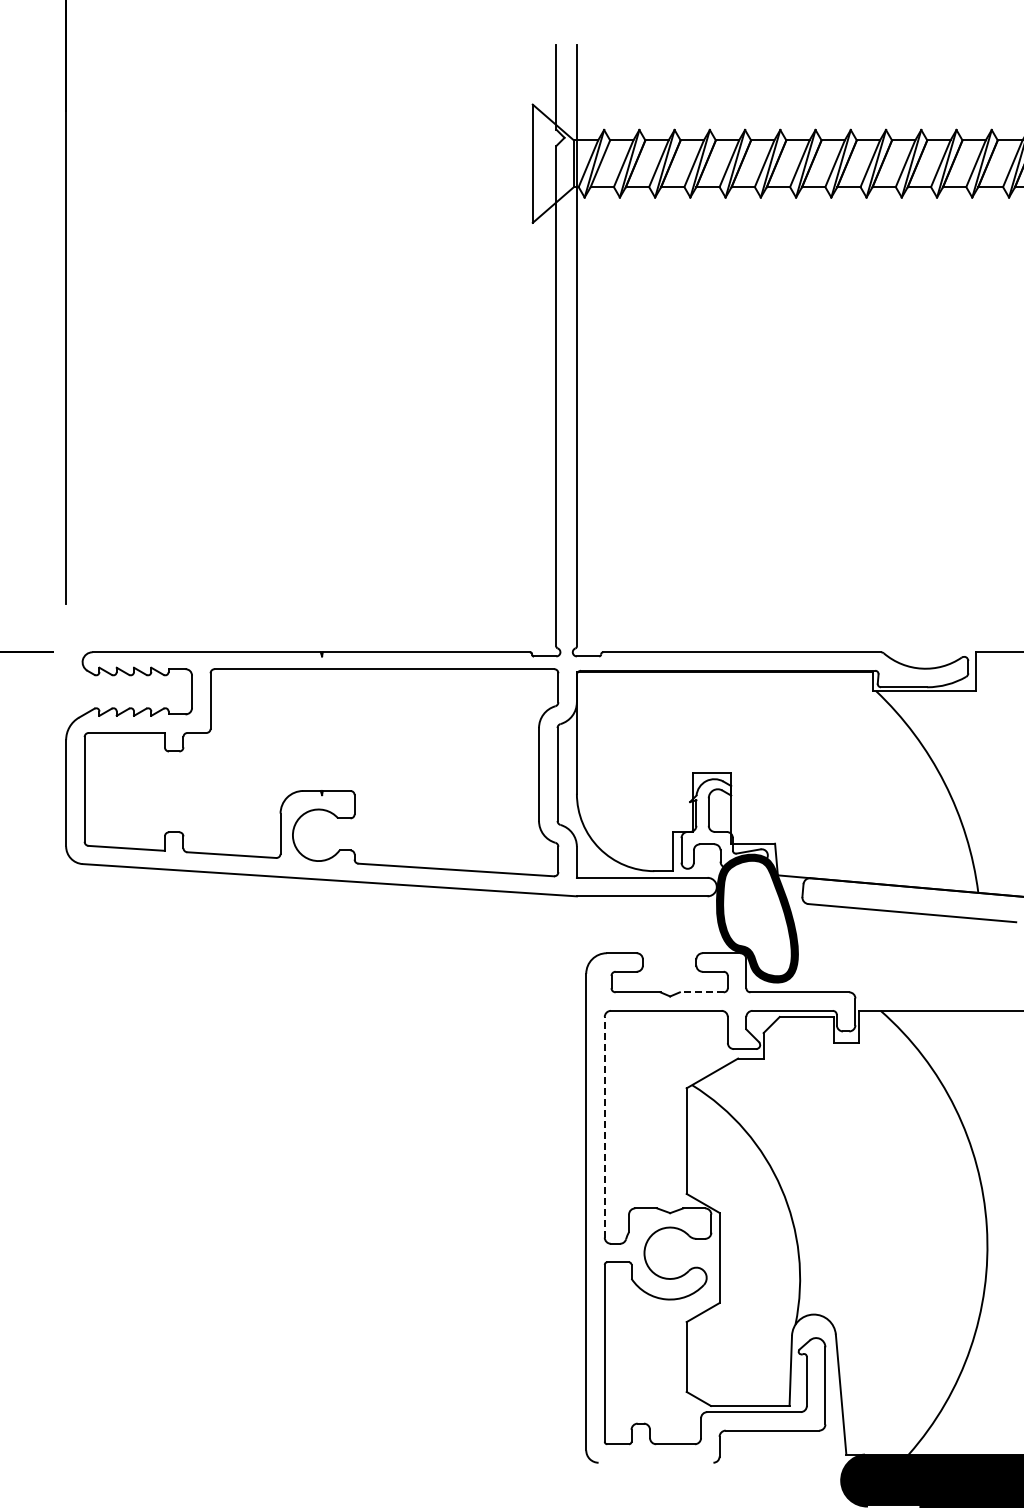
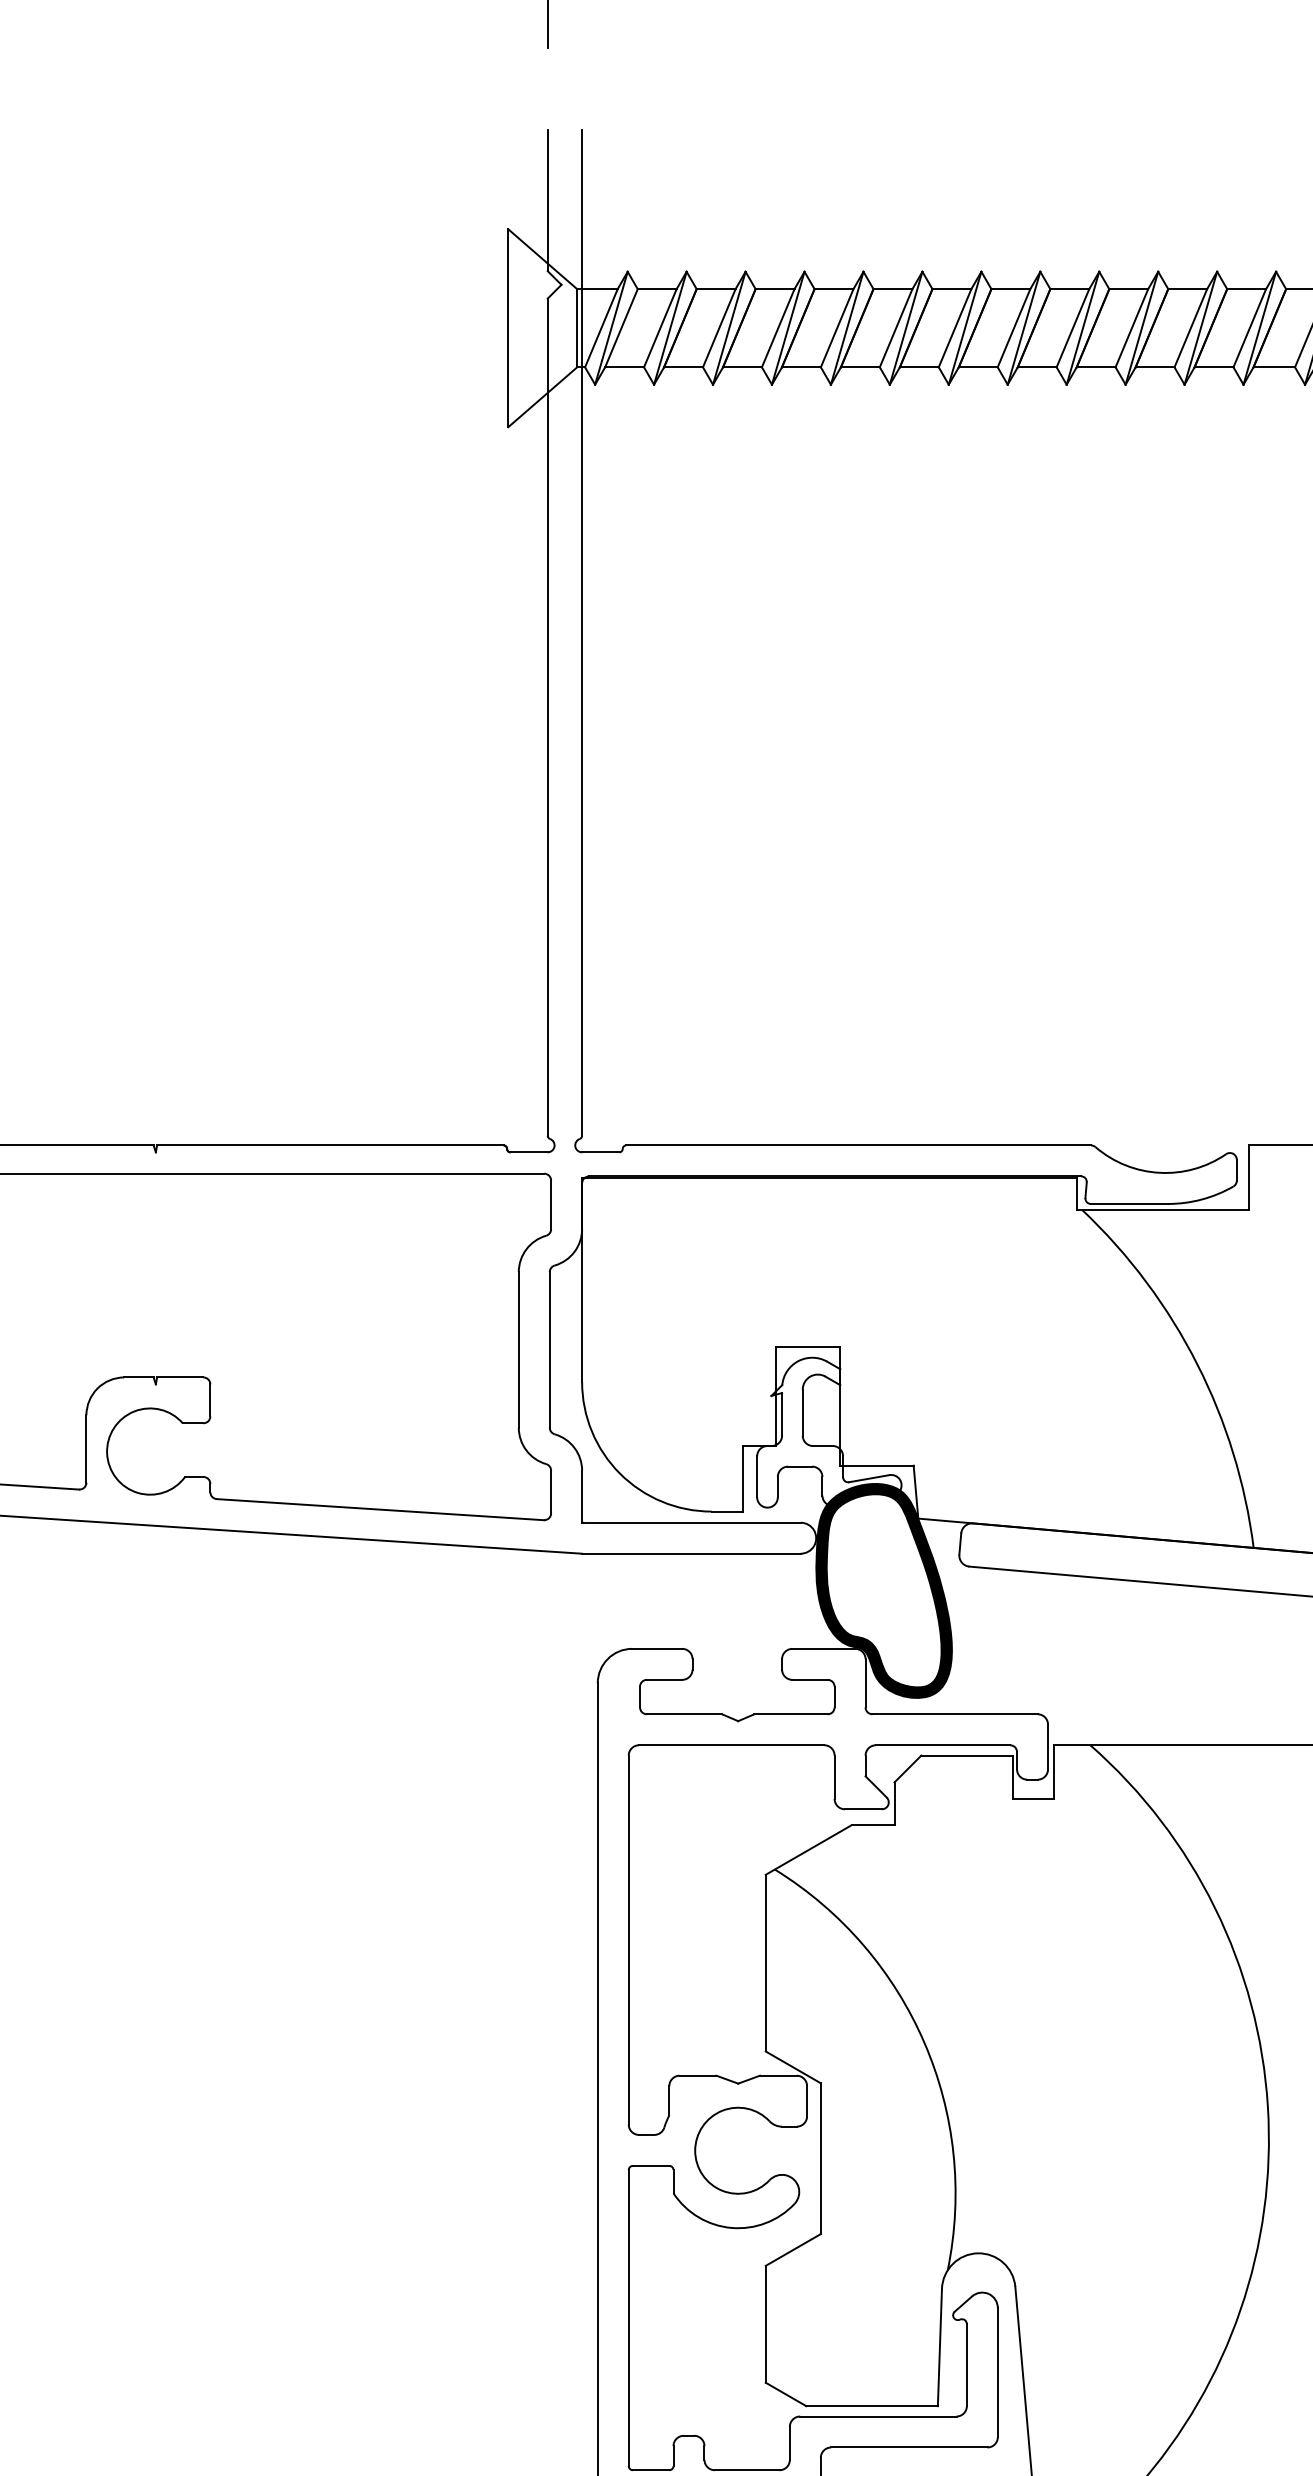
line: (701, 992) -> (790, 1714), dashed -> solid
line: (604, 1126) -> (628, 1938), dashed -> solid

